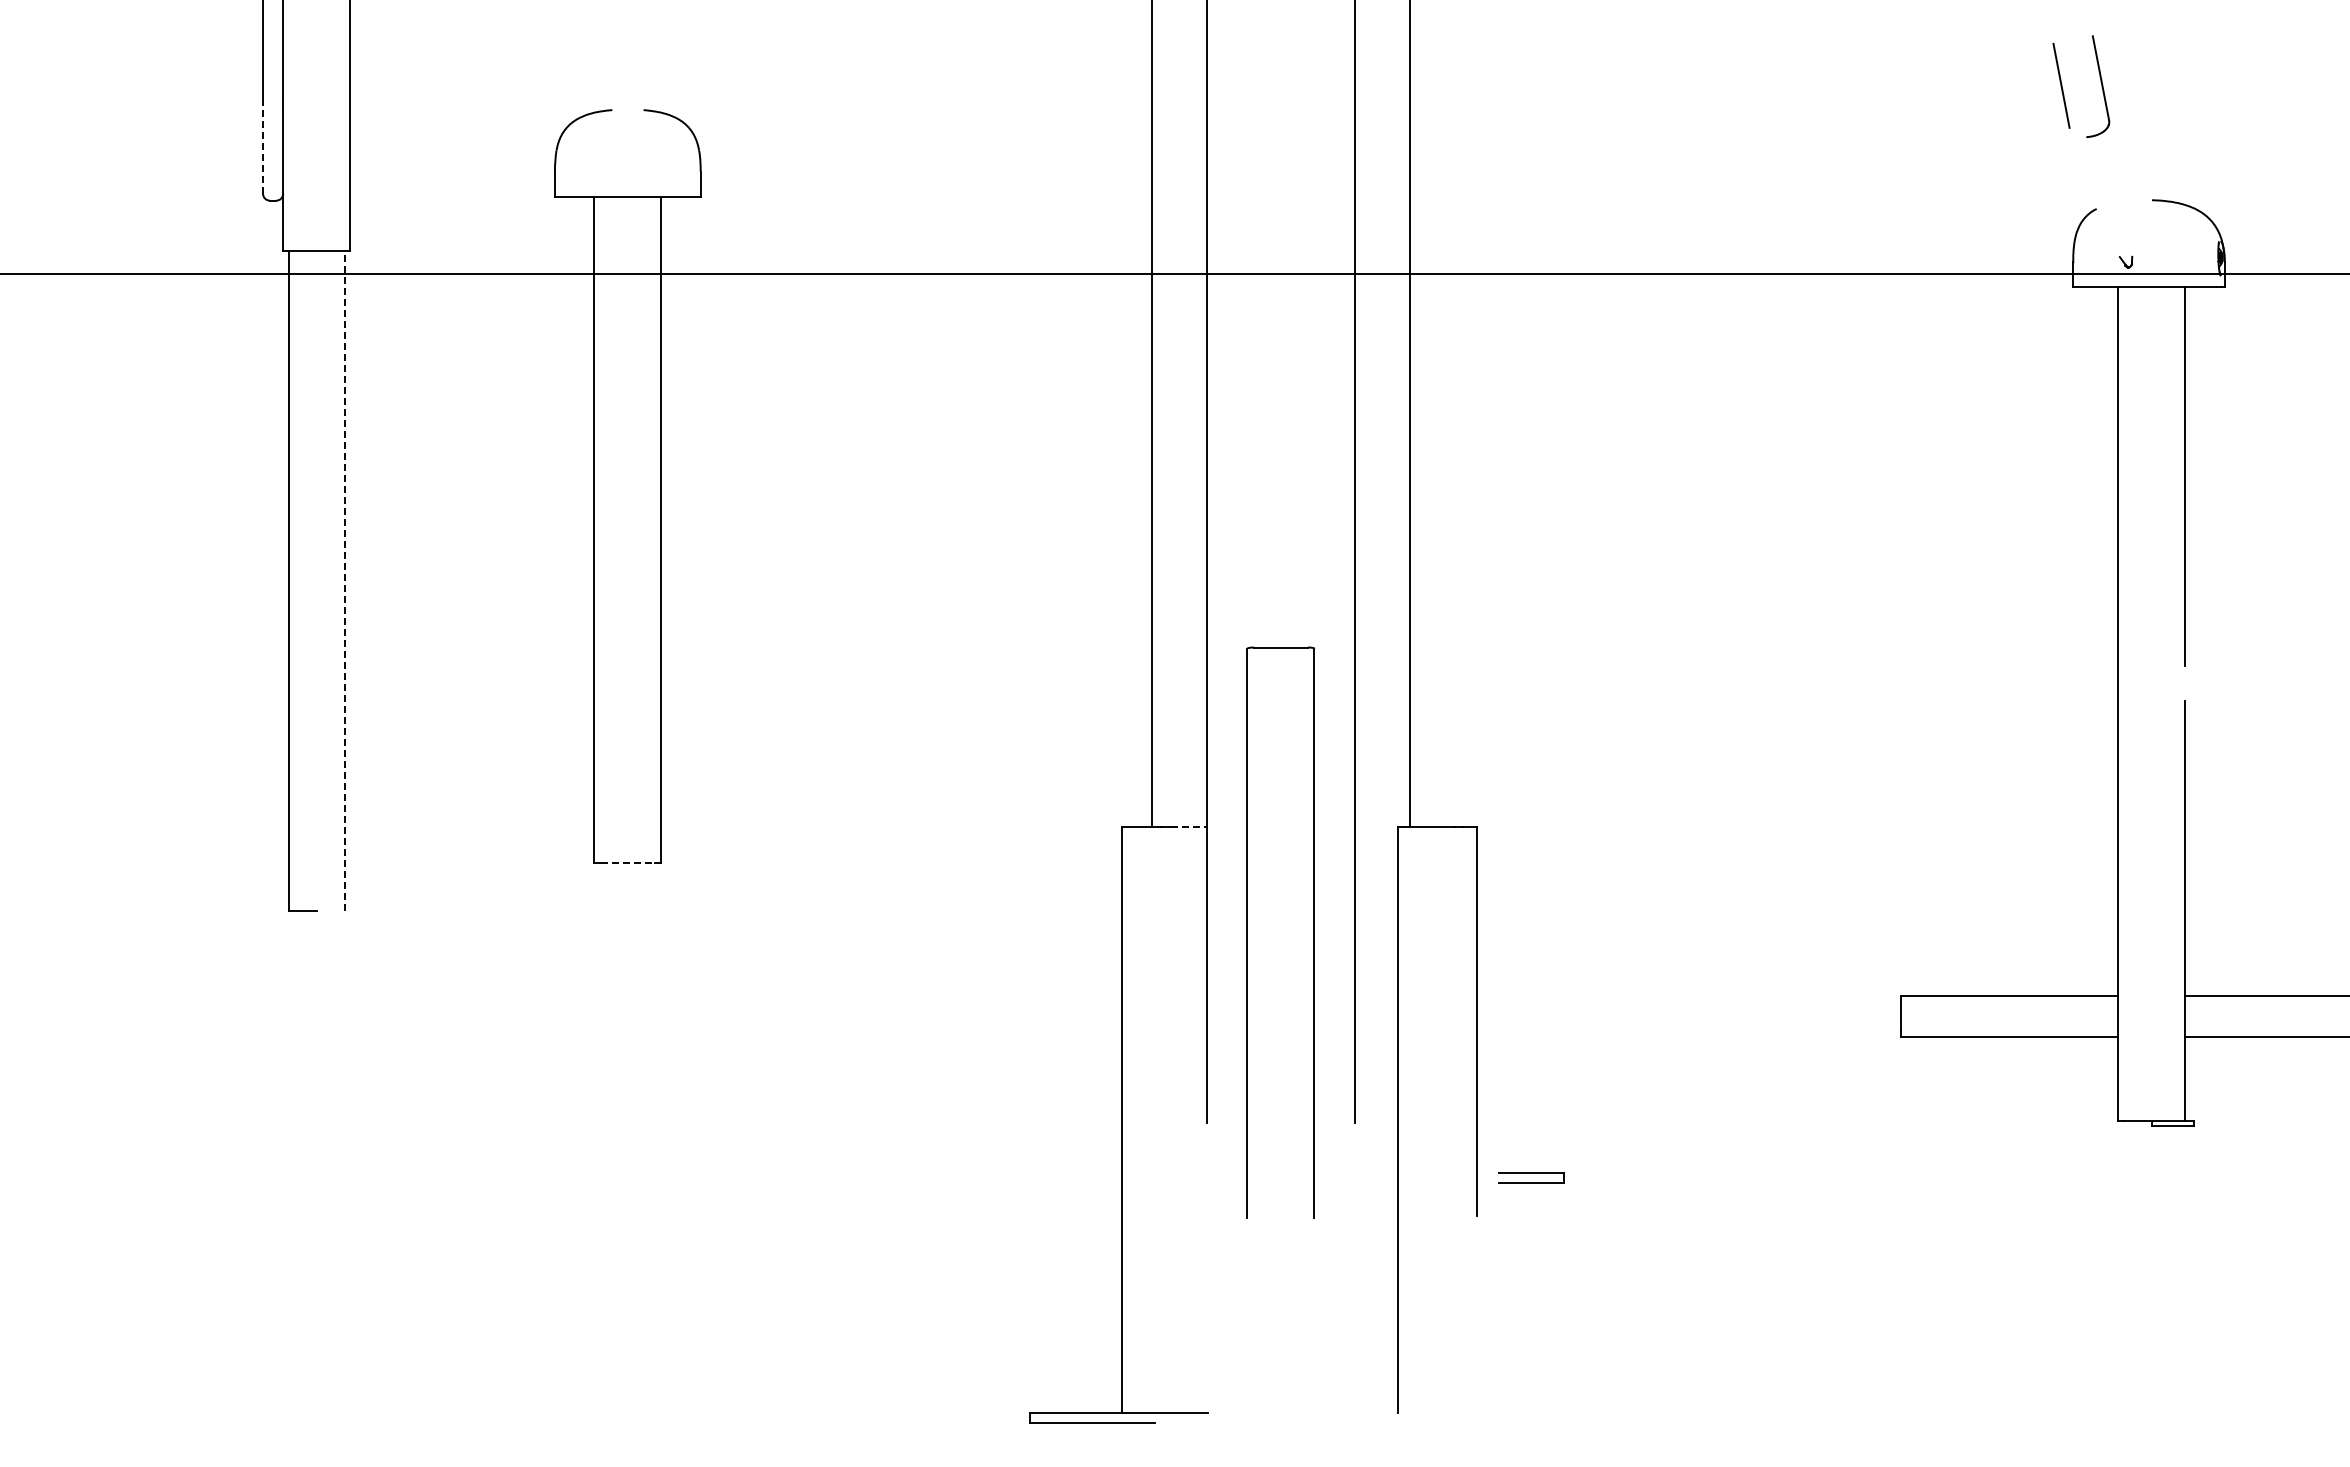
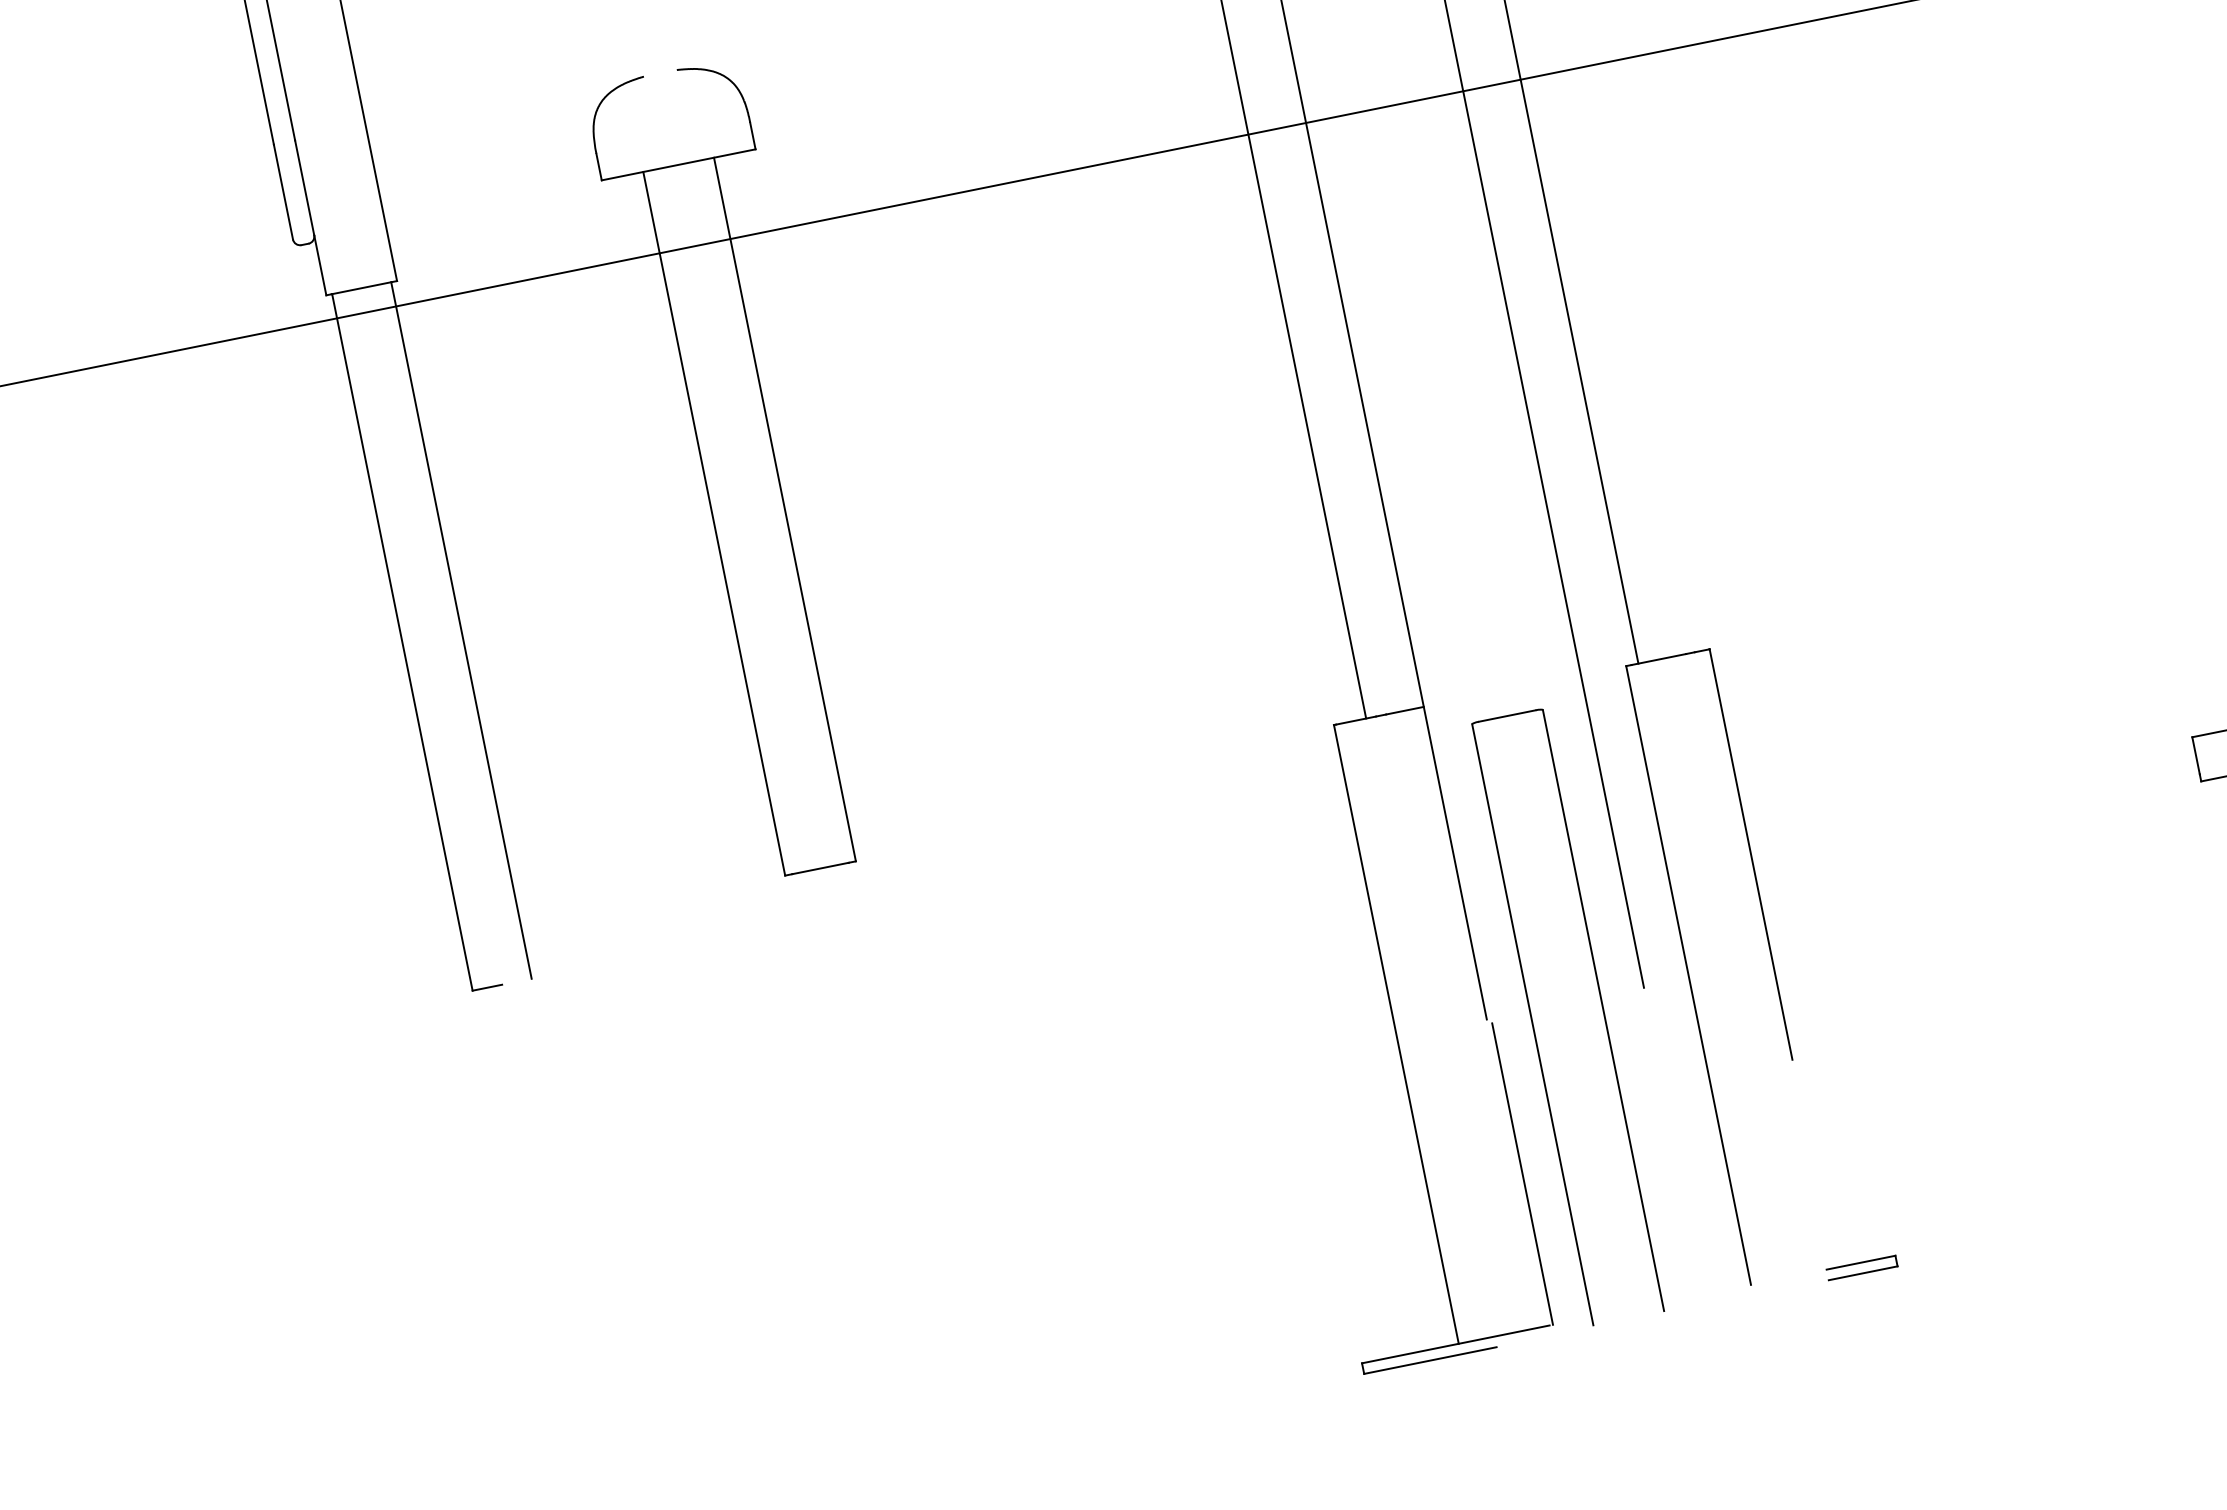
line: (263, 149) -> (284, 192), dashed -> solid
line: (344, 580) -> (461, 630), dashed -> solid
line: (1188, 826) -> (1404, 710), dashed -> solid
line: (627, 863) -> (820, 868), dashed -> solid
part: (1247, 932) -> (1532, 1023), moved
part: (1531, 1177) -> (1861, 1267), moved
line: (1210, 1270) -> (1522, 1174), added

